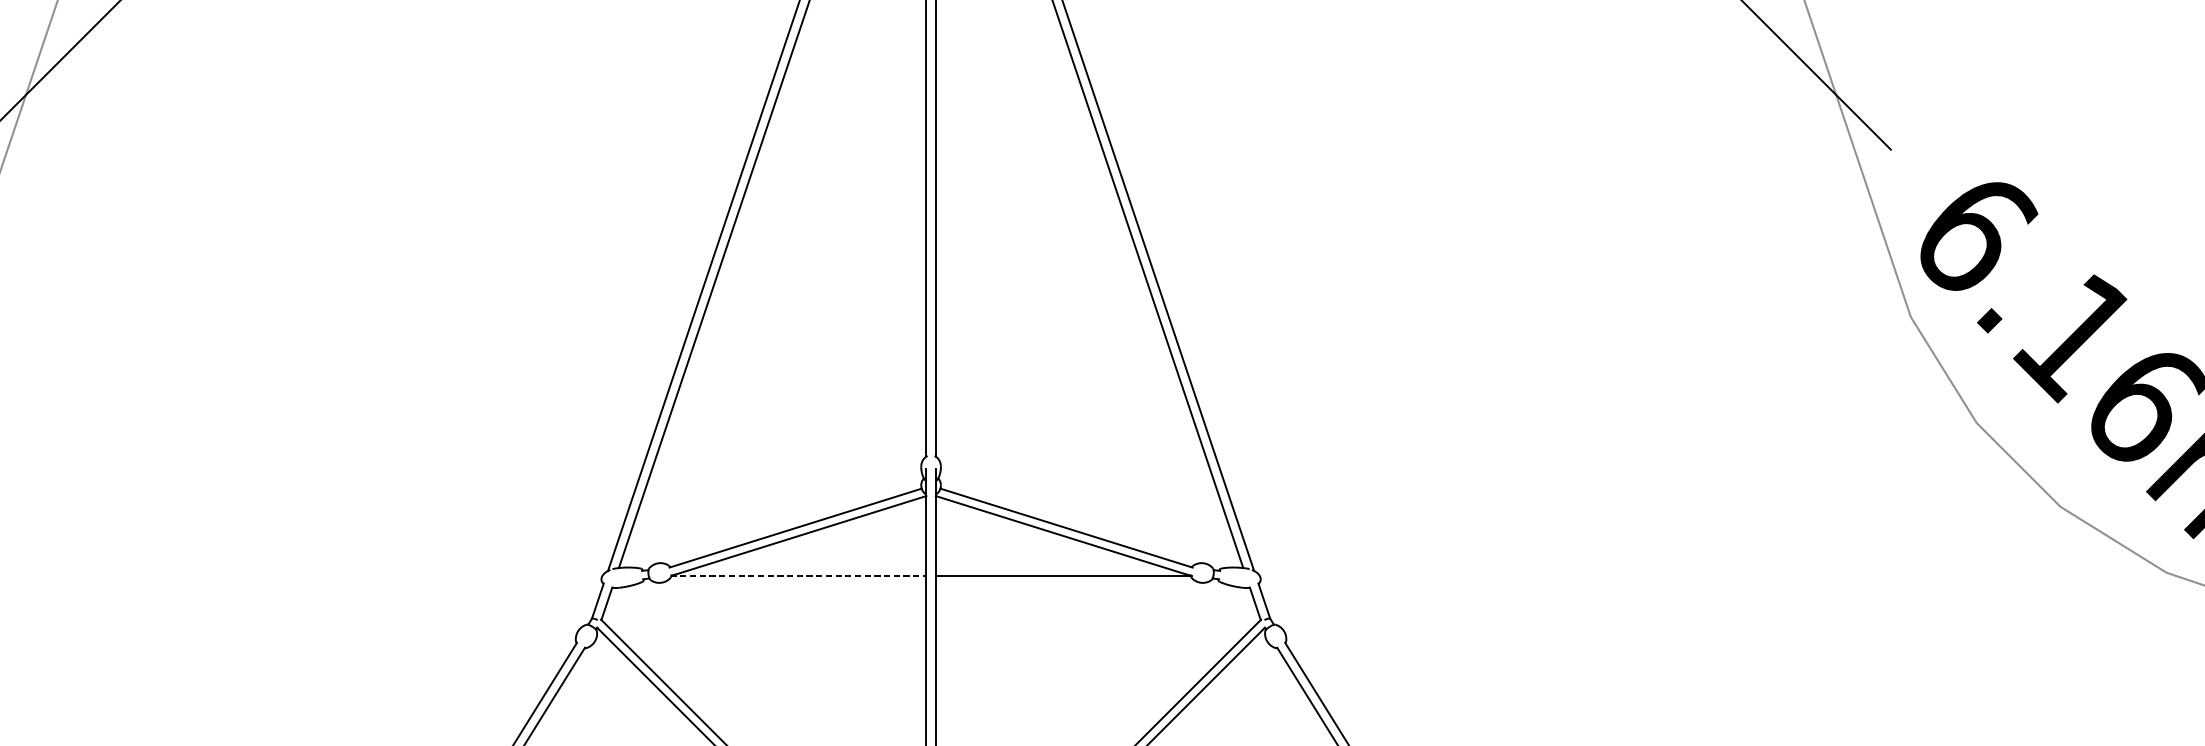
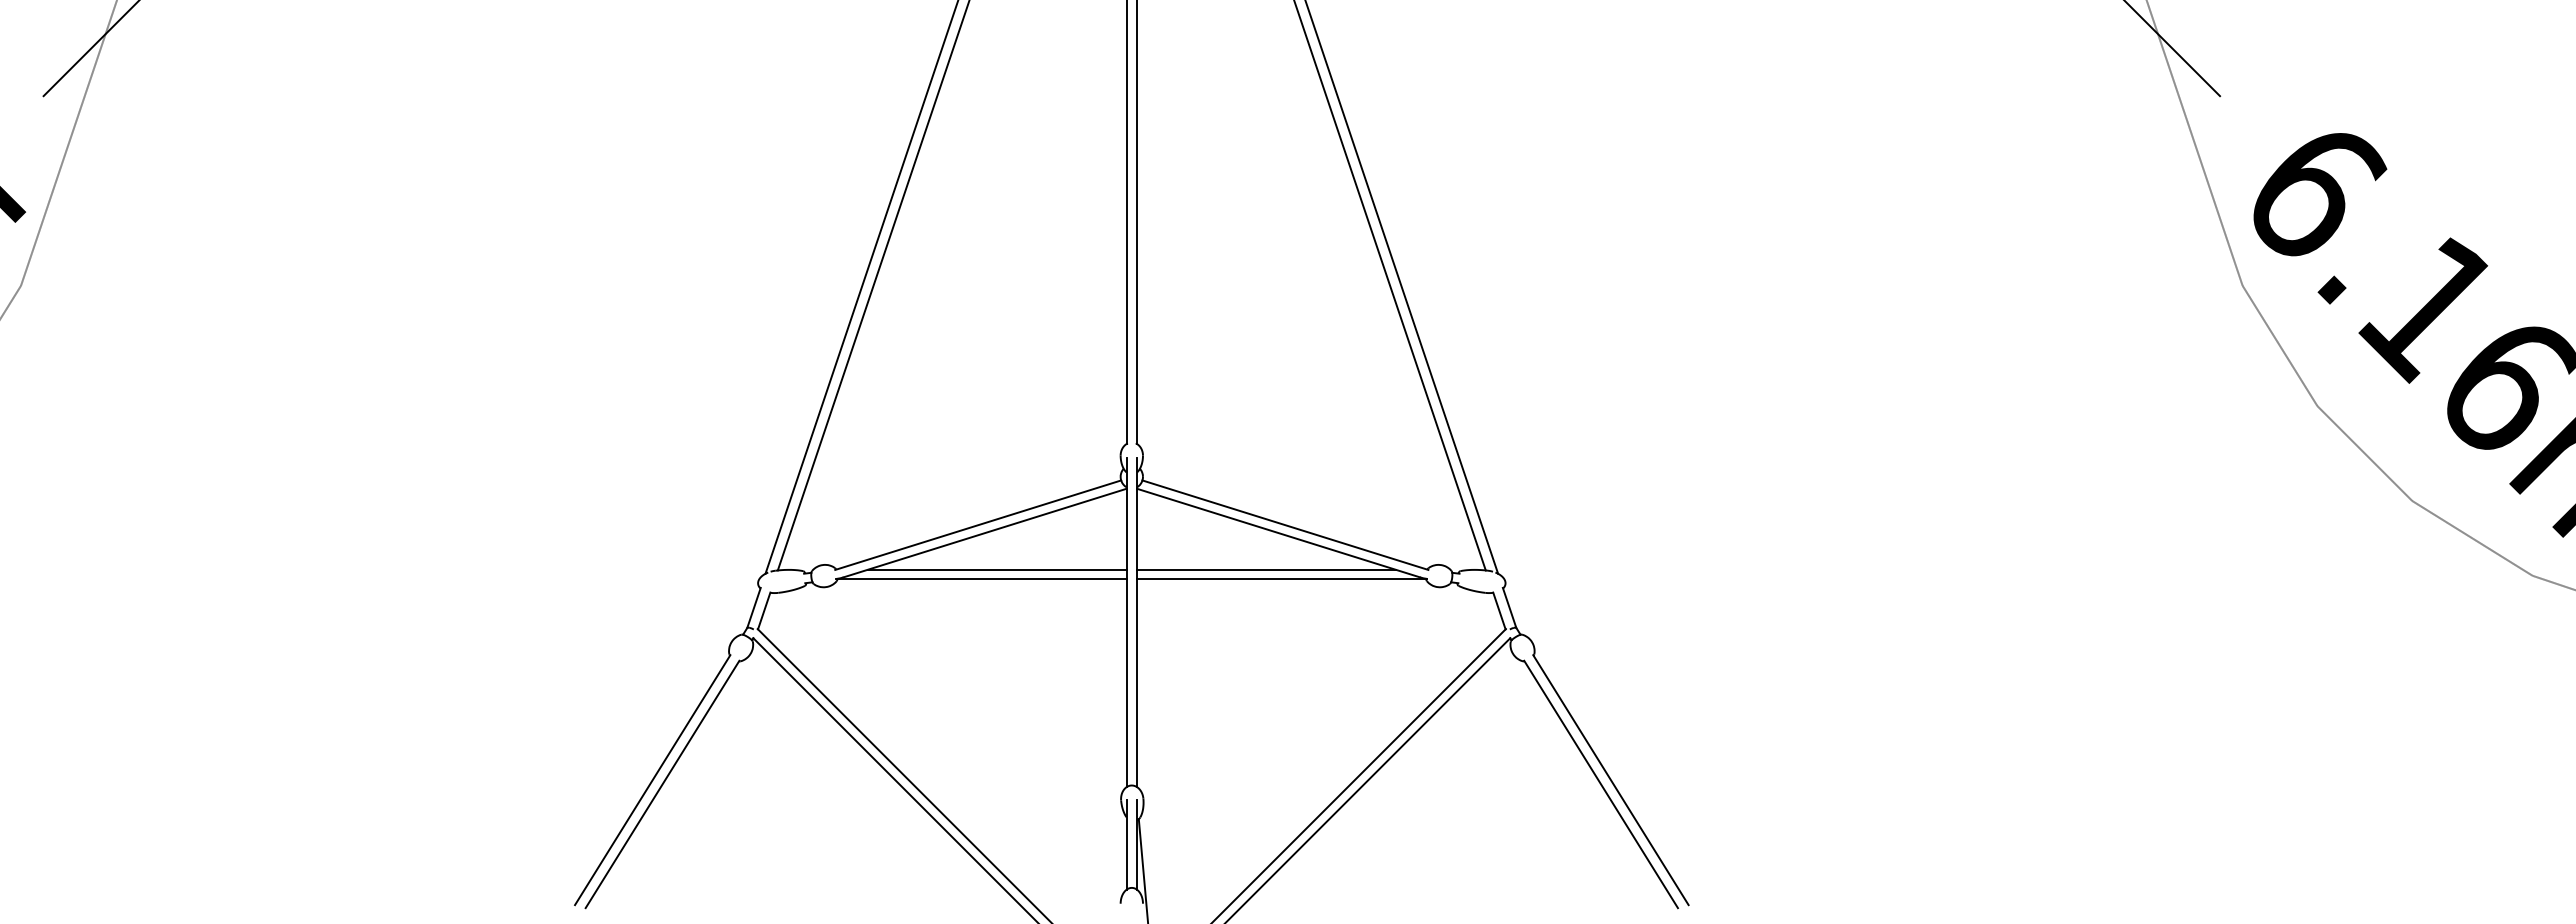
line: (811, 567) -> (996, 569), added
line: (1049, 567) -> (1266, 569), added
line: (798, 576) -> (981, 579), dashed -> solid

